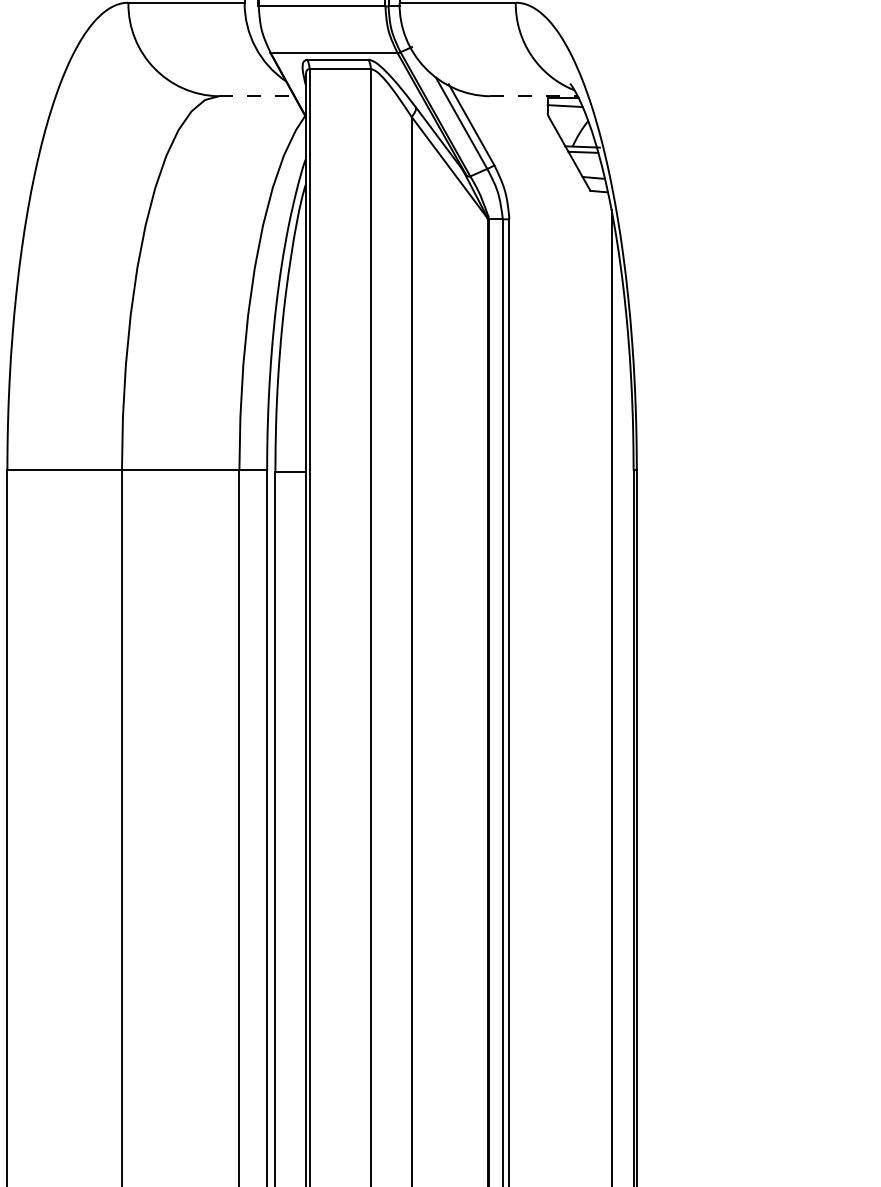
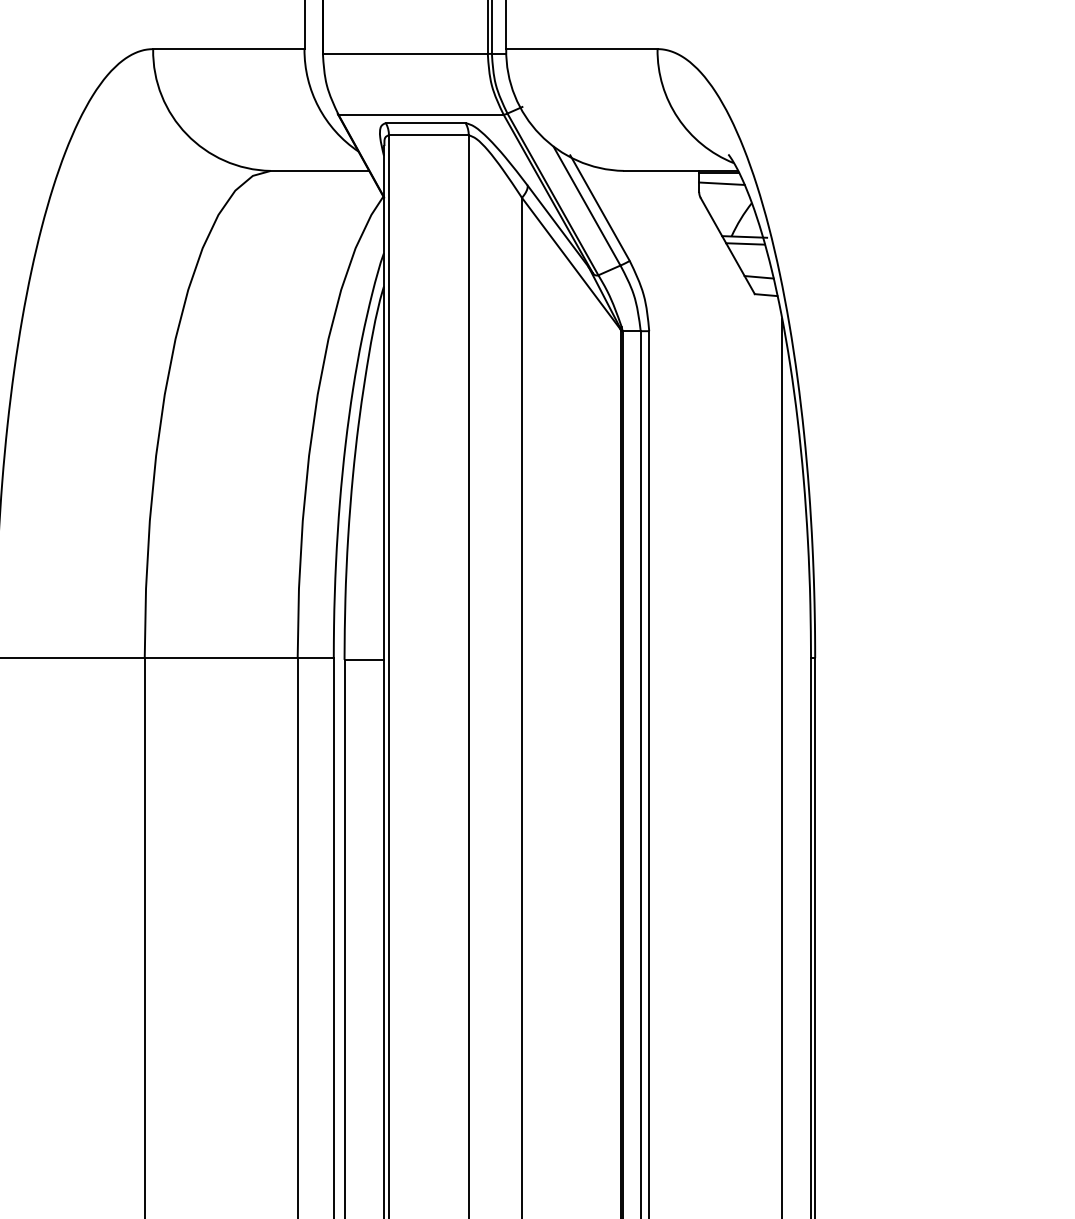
line: (256, 96) -> (319, 171), dashed -> solid
line: (533, 96) -> (680, 171), dashed -> solid

